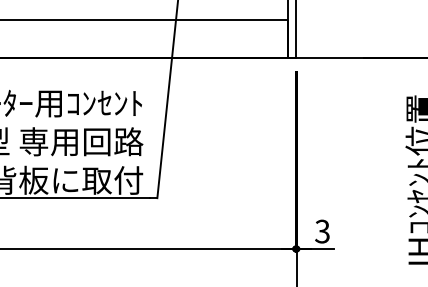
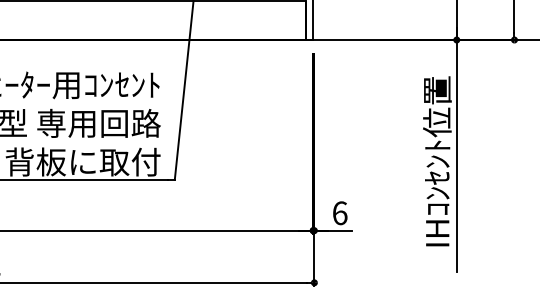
text: (322, 231) -> (339, 213), 3 -> 6

